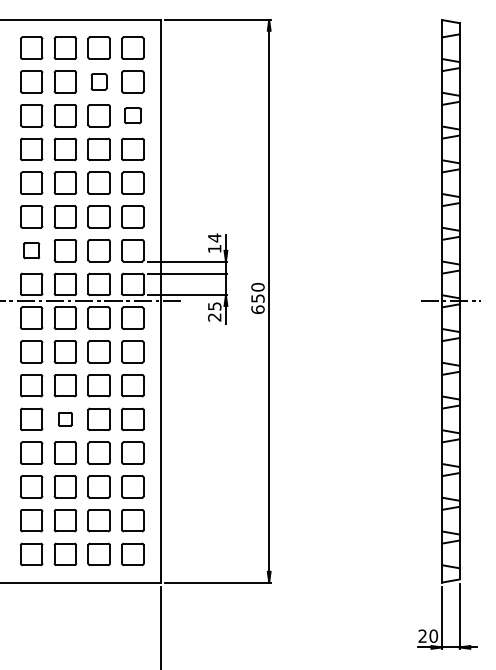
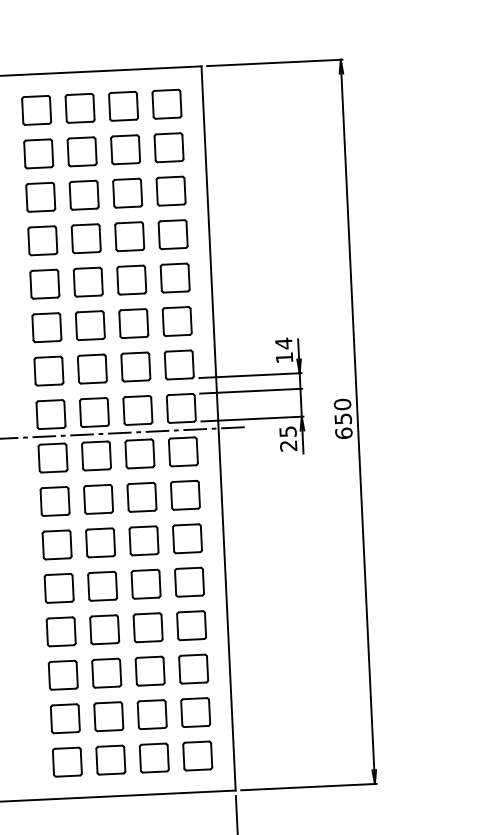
part: (98, 81) -> (124, 149), size x1.43
part: (132, 115) -> (170, 190), size x1.43
part: (31, 250) -> (48, 370), size x1.43
part: (64, 418) -> (101, 585), size x1.67

